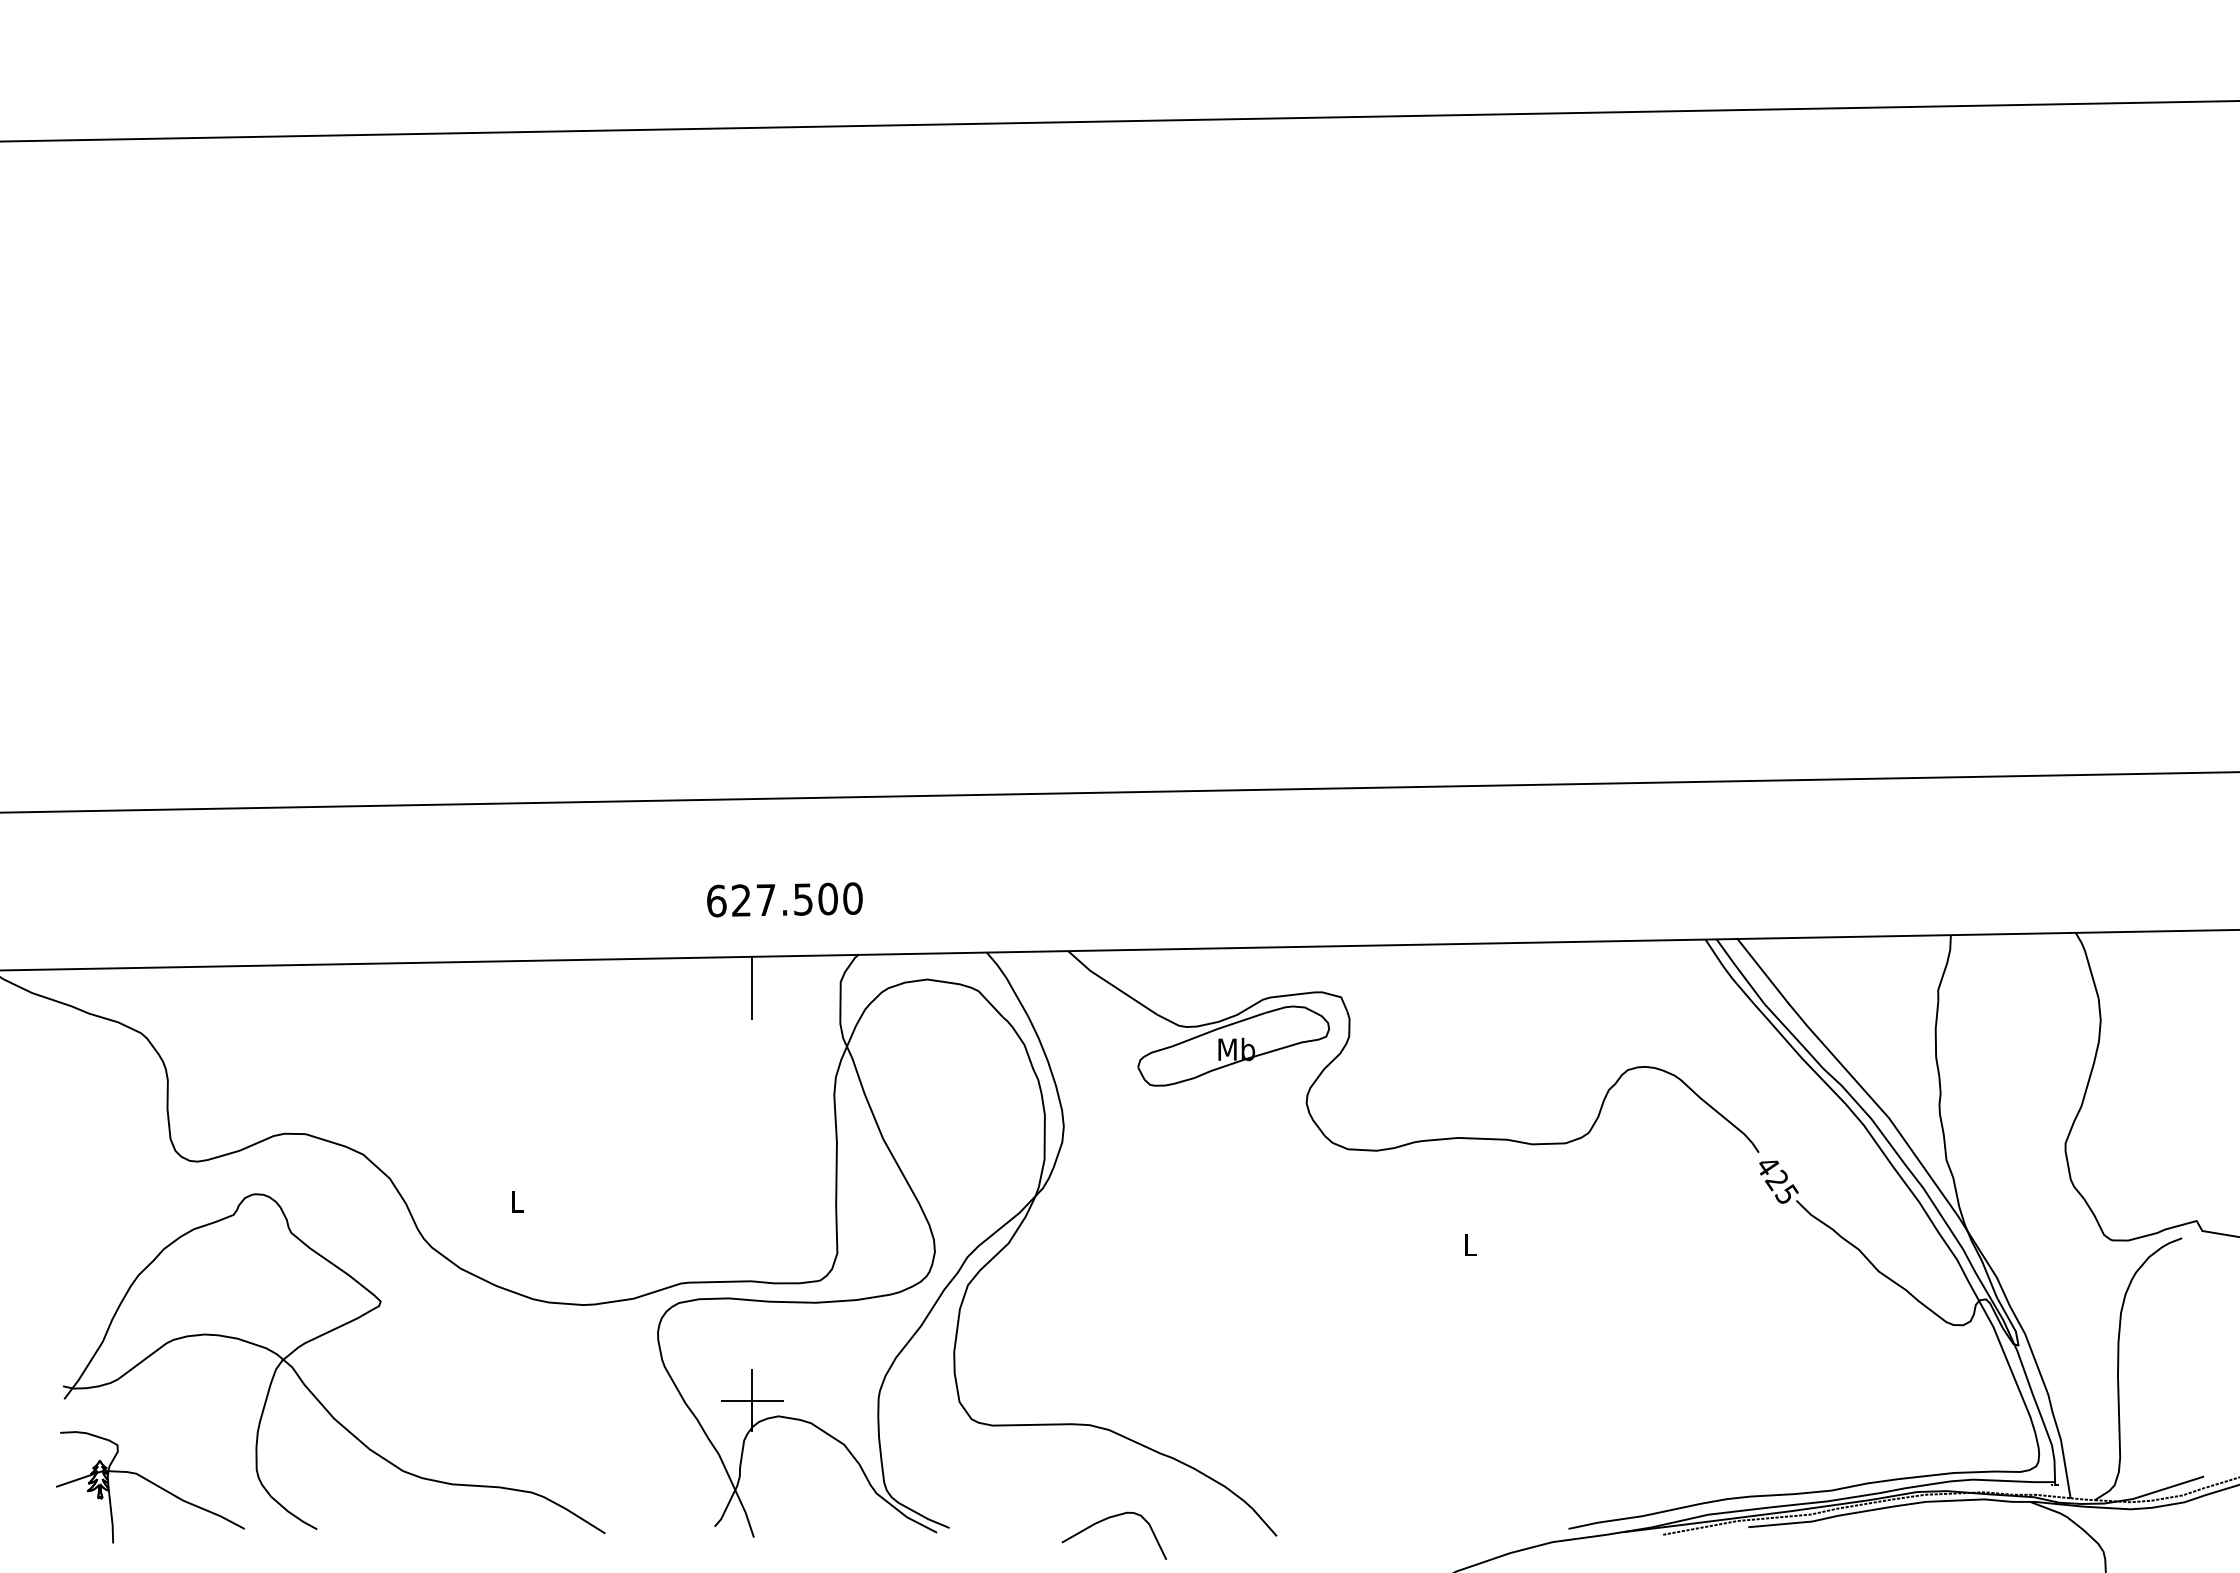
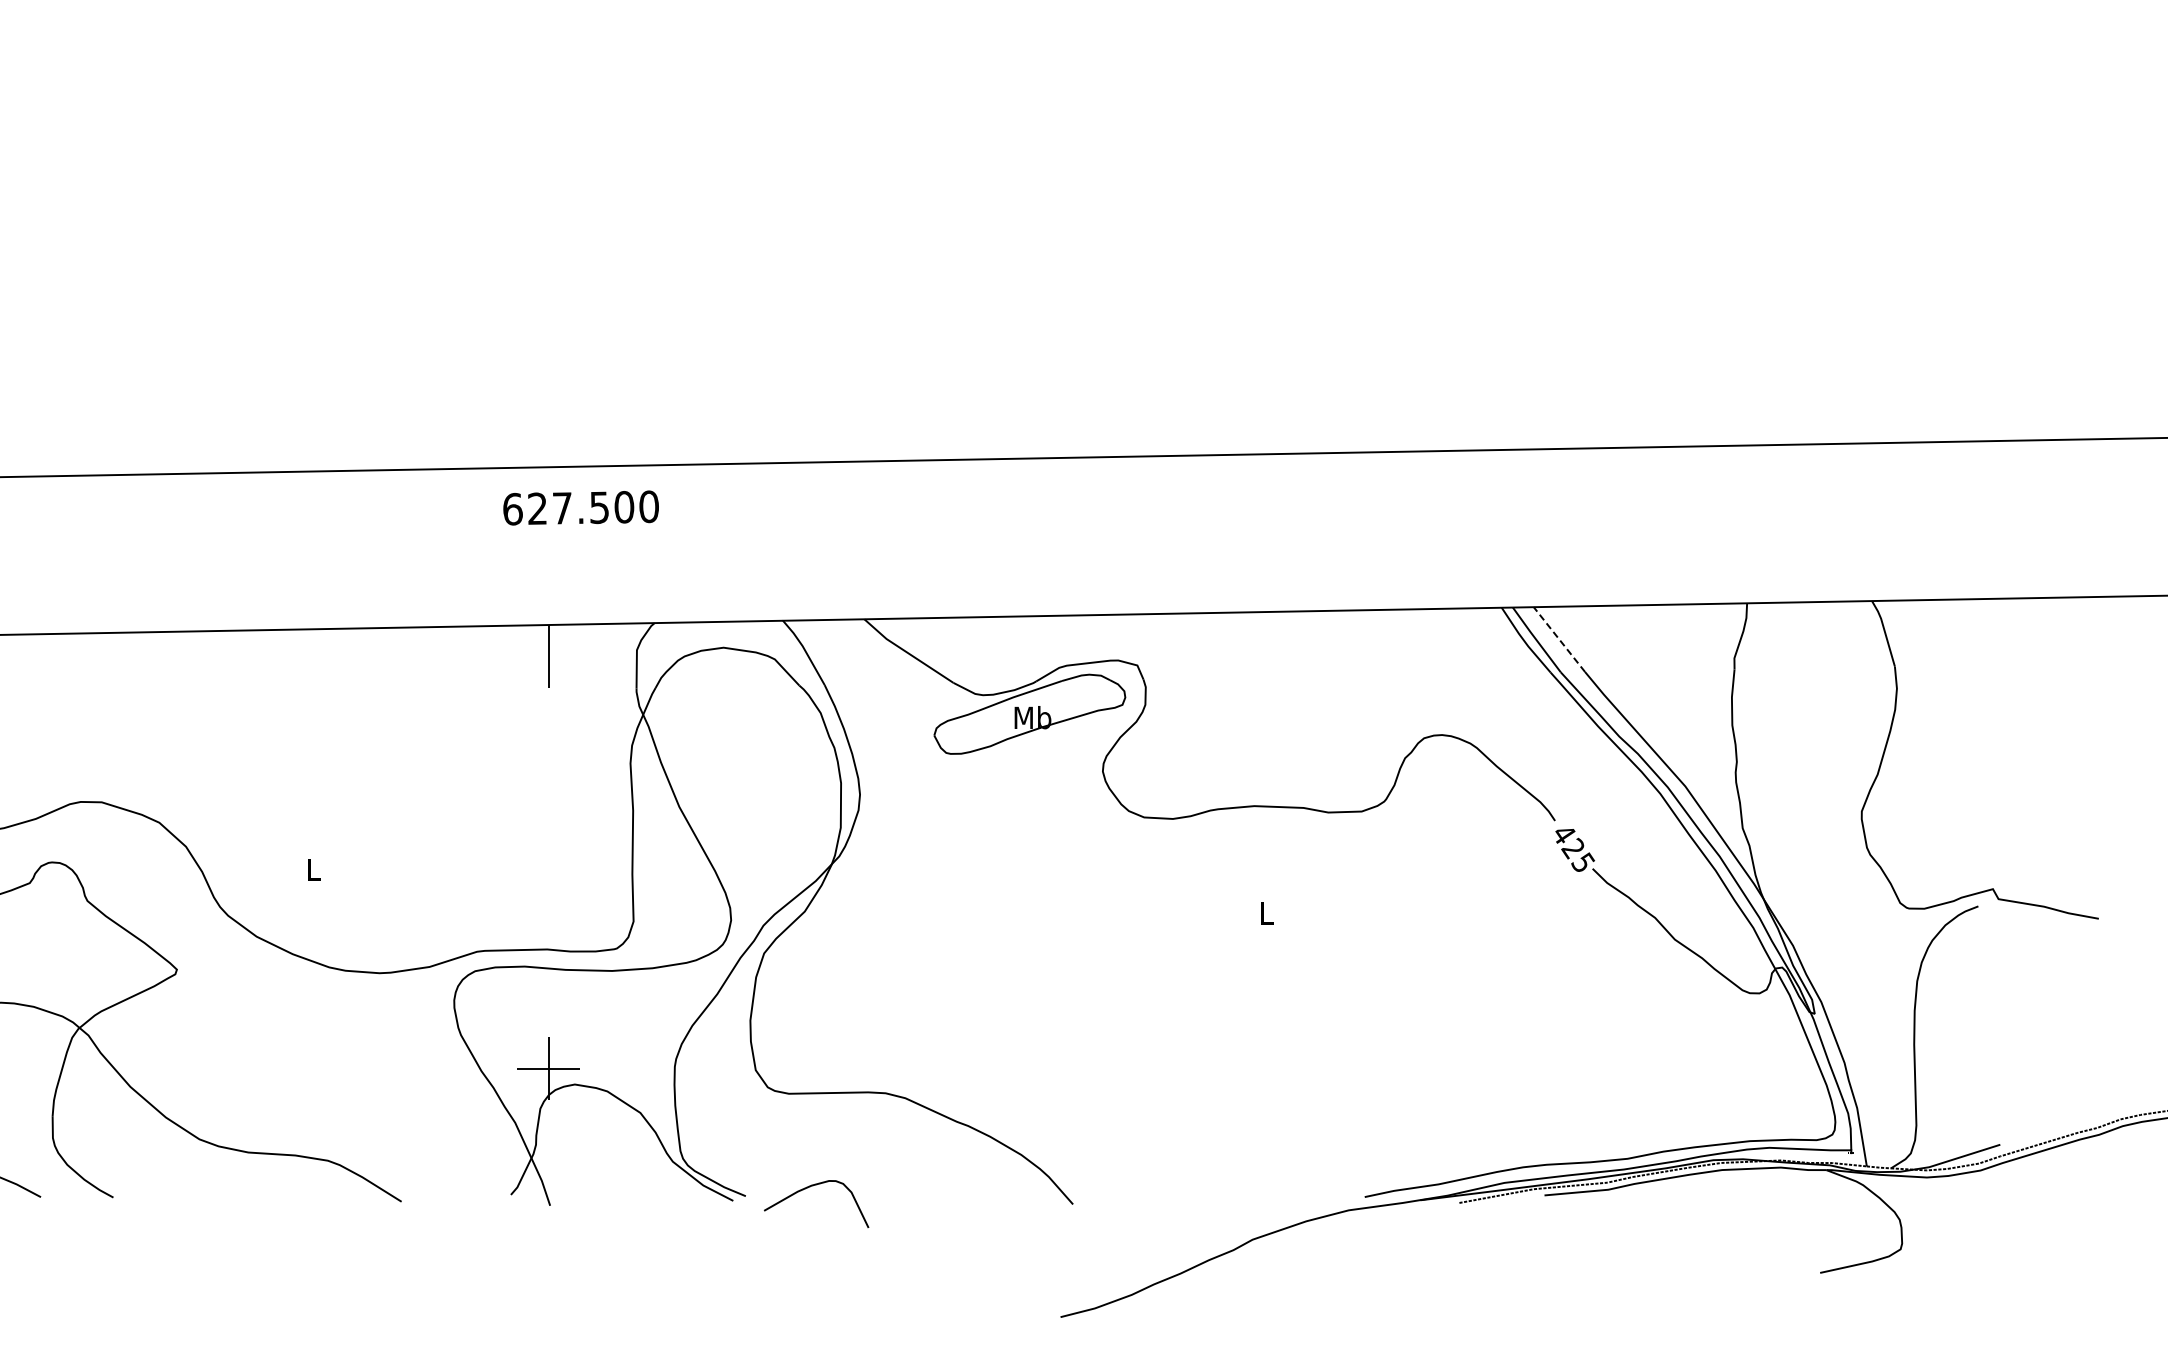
text: (784, 899) -> (580, 507), moved
line: (1762, 971) -> (1558, 639), solid -> dashed
curve: (1105, 1520) -> (807, 1188), moved

